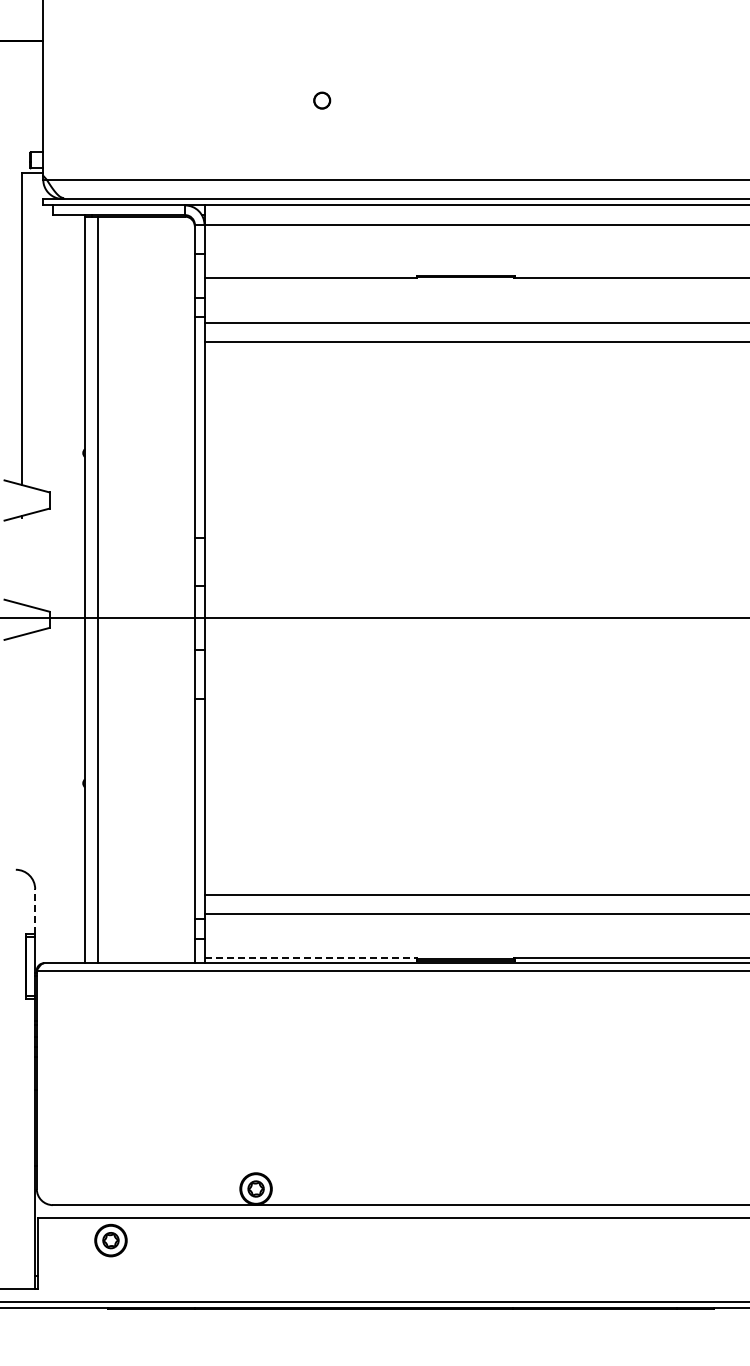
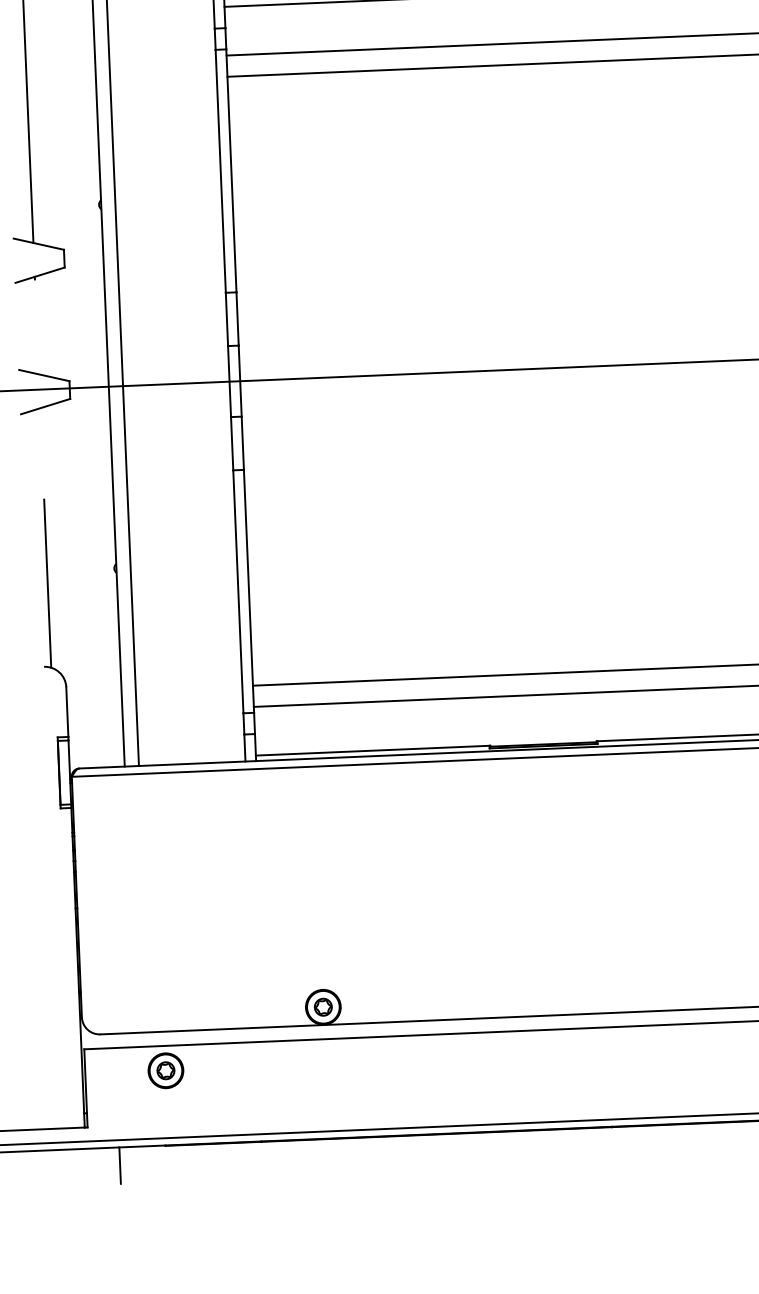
line: (22, 794) -> (47, 583), added
line: (35, 911) -> (67, 711), dashed -> solid
line: (311, 958) -> (373, 750), dashed -> solid
line: (65, 1324) -> (119, 1165), added

